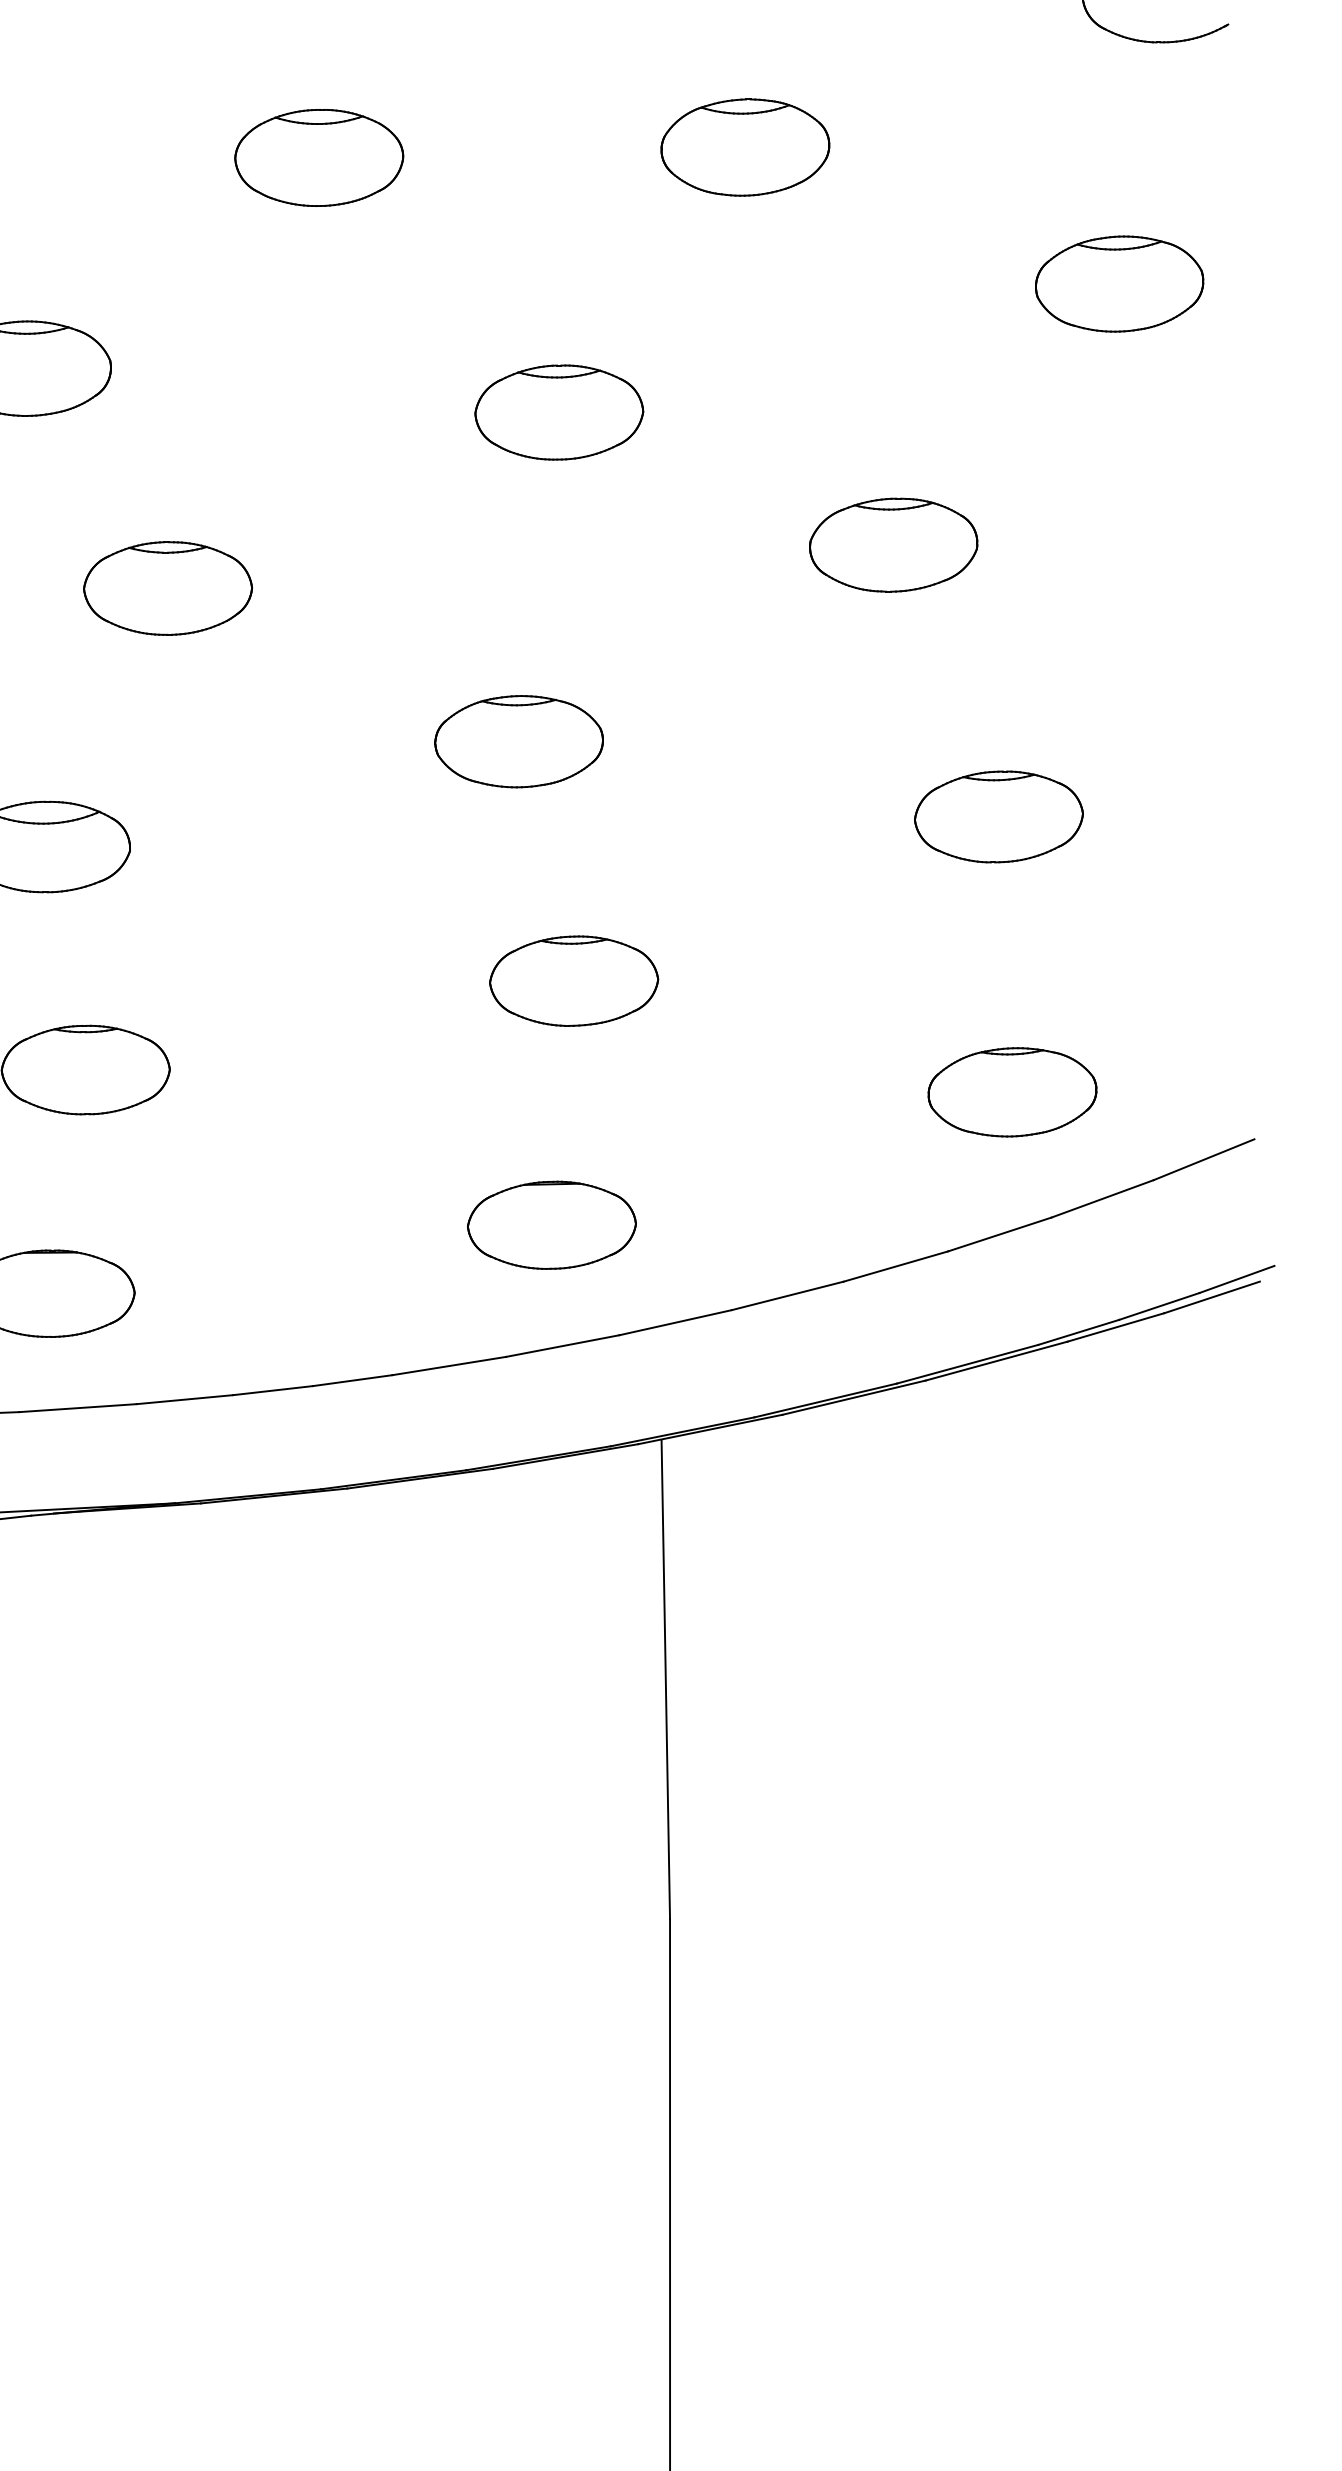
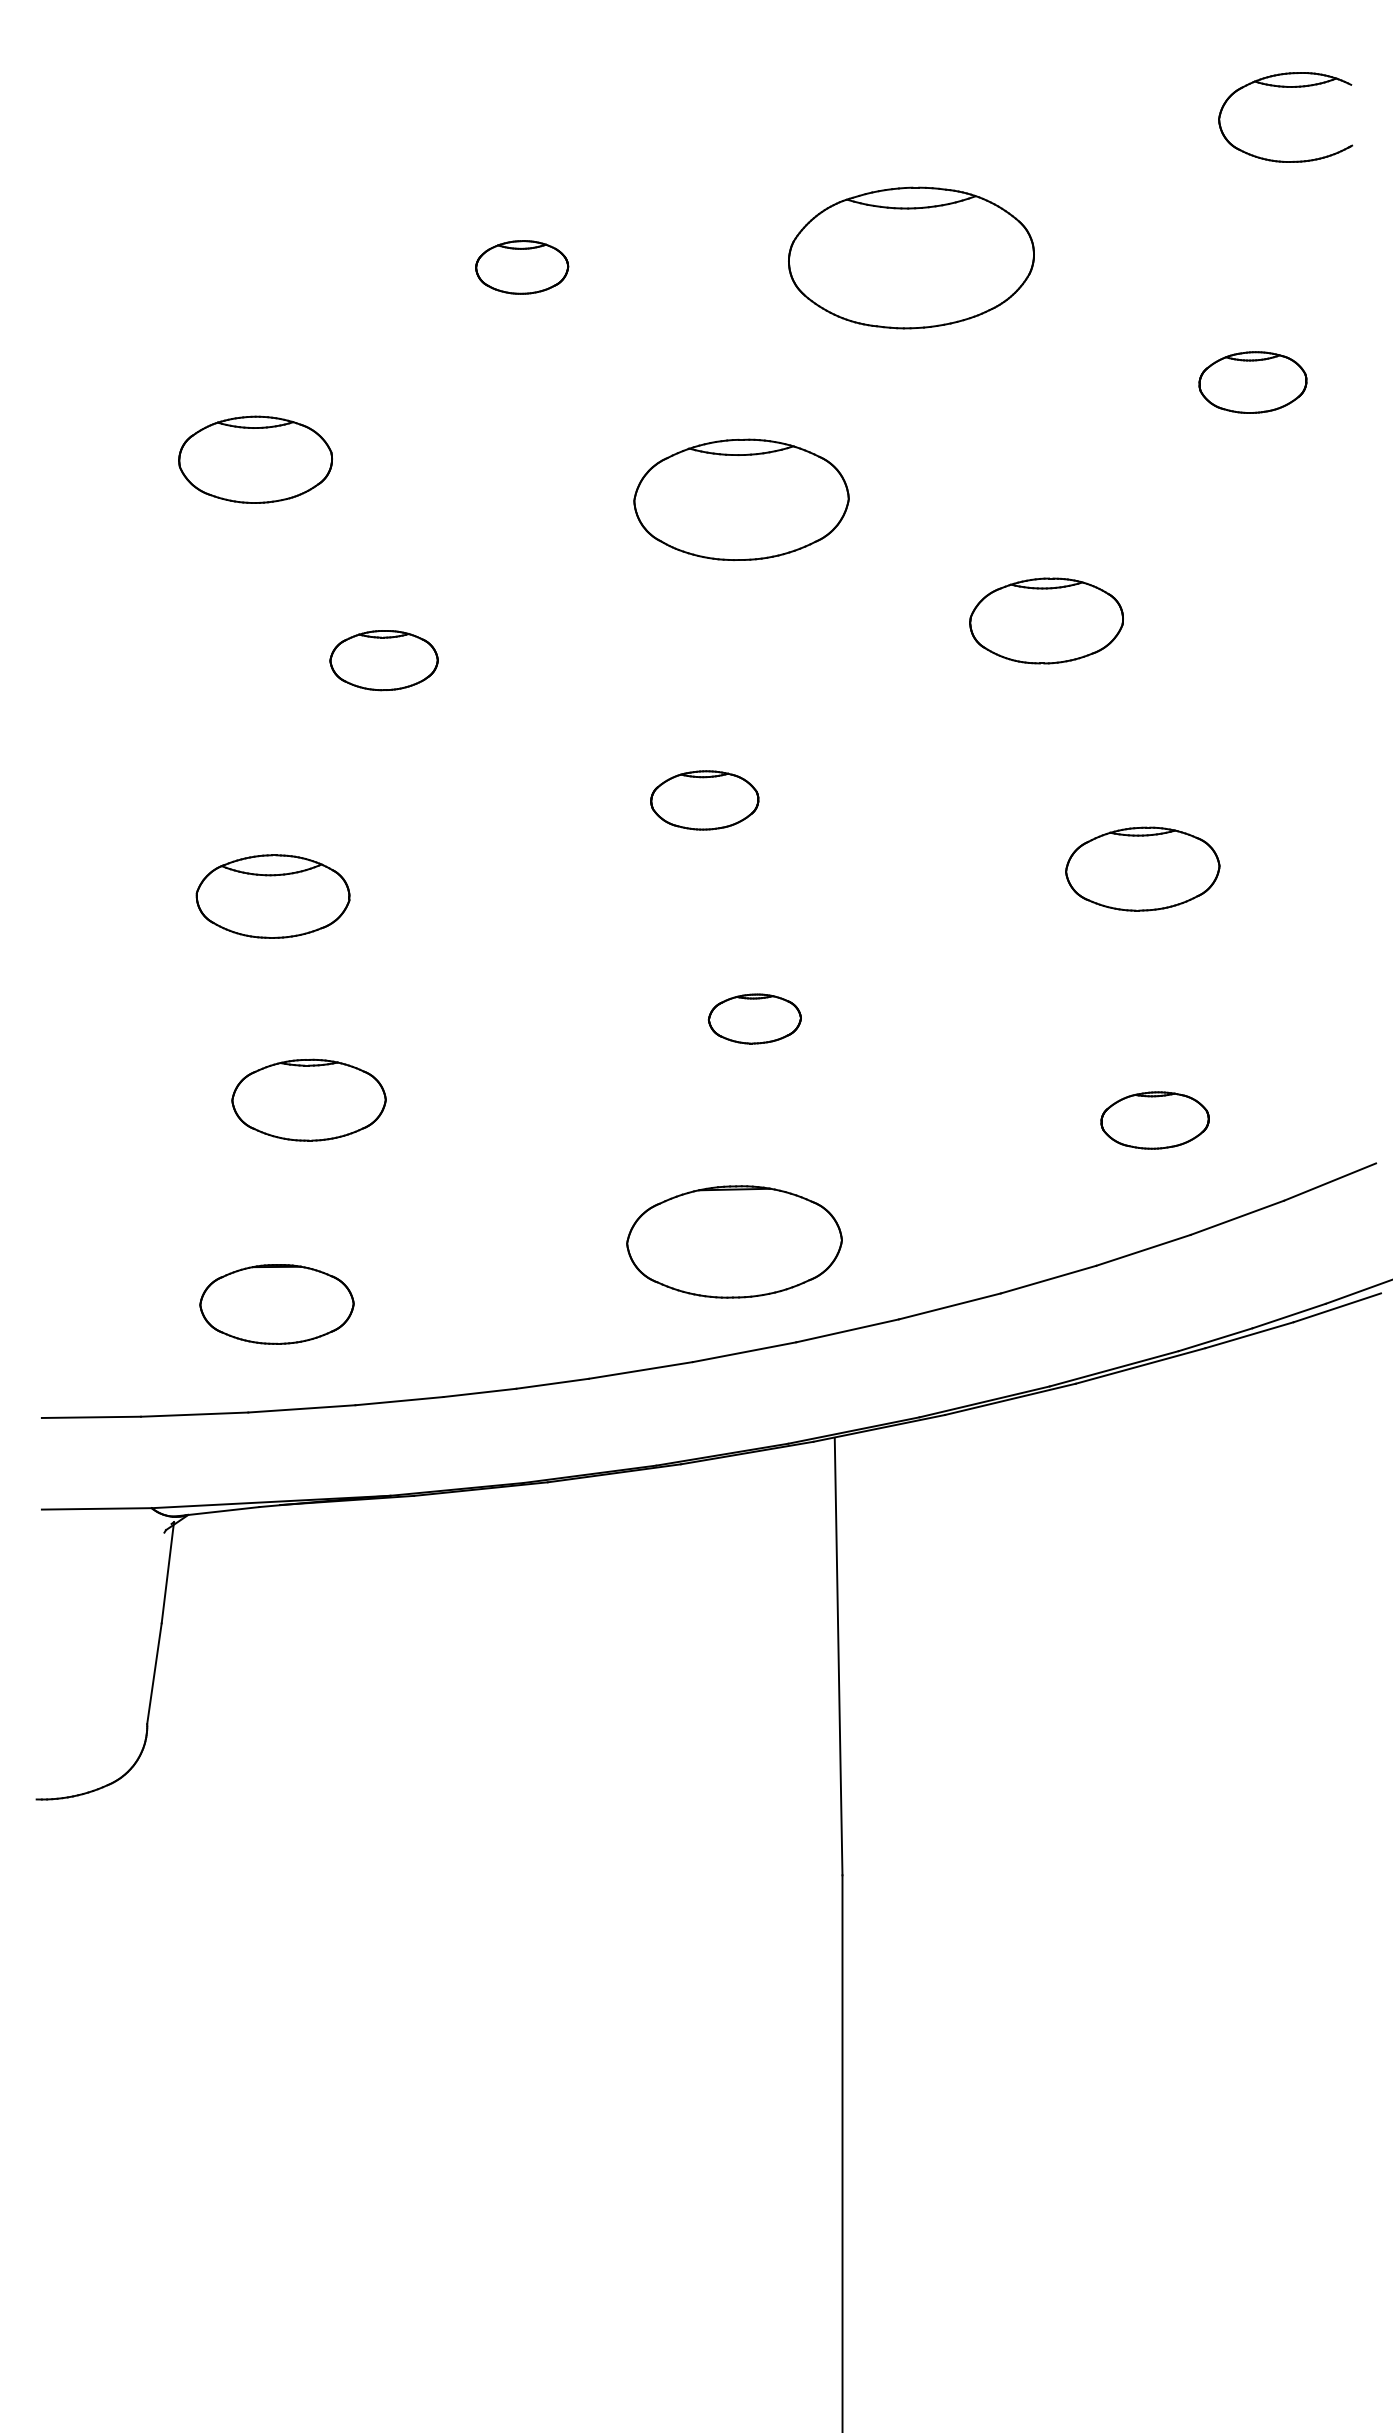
part: (744, 147) -> (910, 257), size x1.6
part: (318, 157) -> (521, 267), size x0.6
part: (1119, 283) -> (1252, 382), size x0.7
part: (558, 412) -> (740, 499), size x1.4
part: (167, 588) -> (383, 660), size x0.7
part: (518, 741) -> (704, 800), size x0.7
part: (573, 980) -> (754, 1018), size x0.6
part: (1011, 1092) -> (1154, 1120), size x0.7
part: (551, 1224) -> (734, 1241), size x1.4

